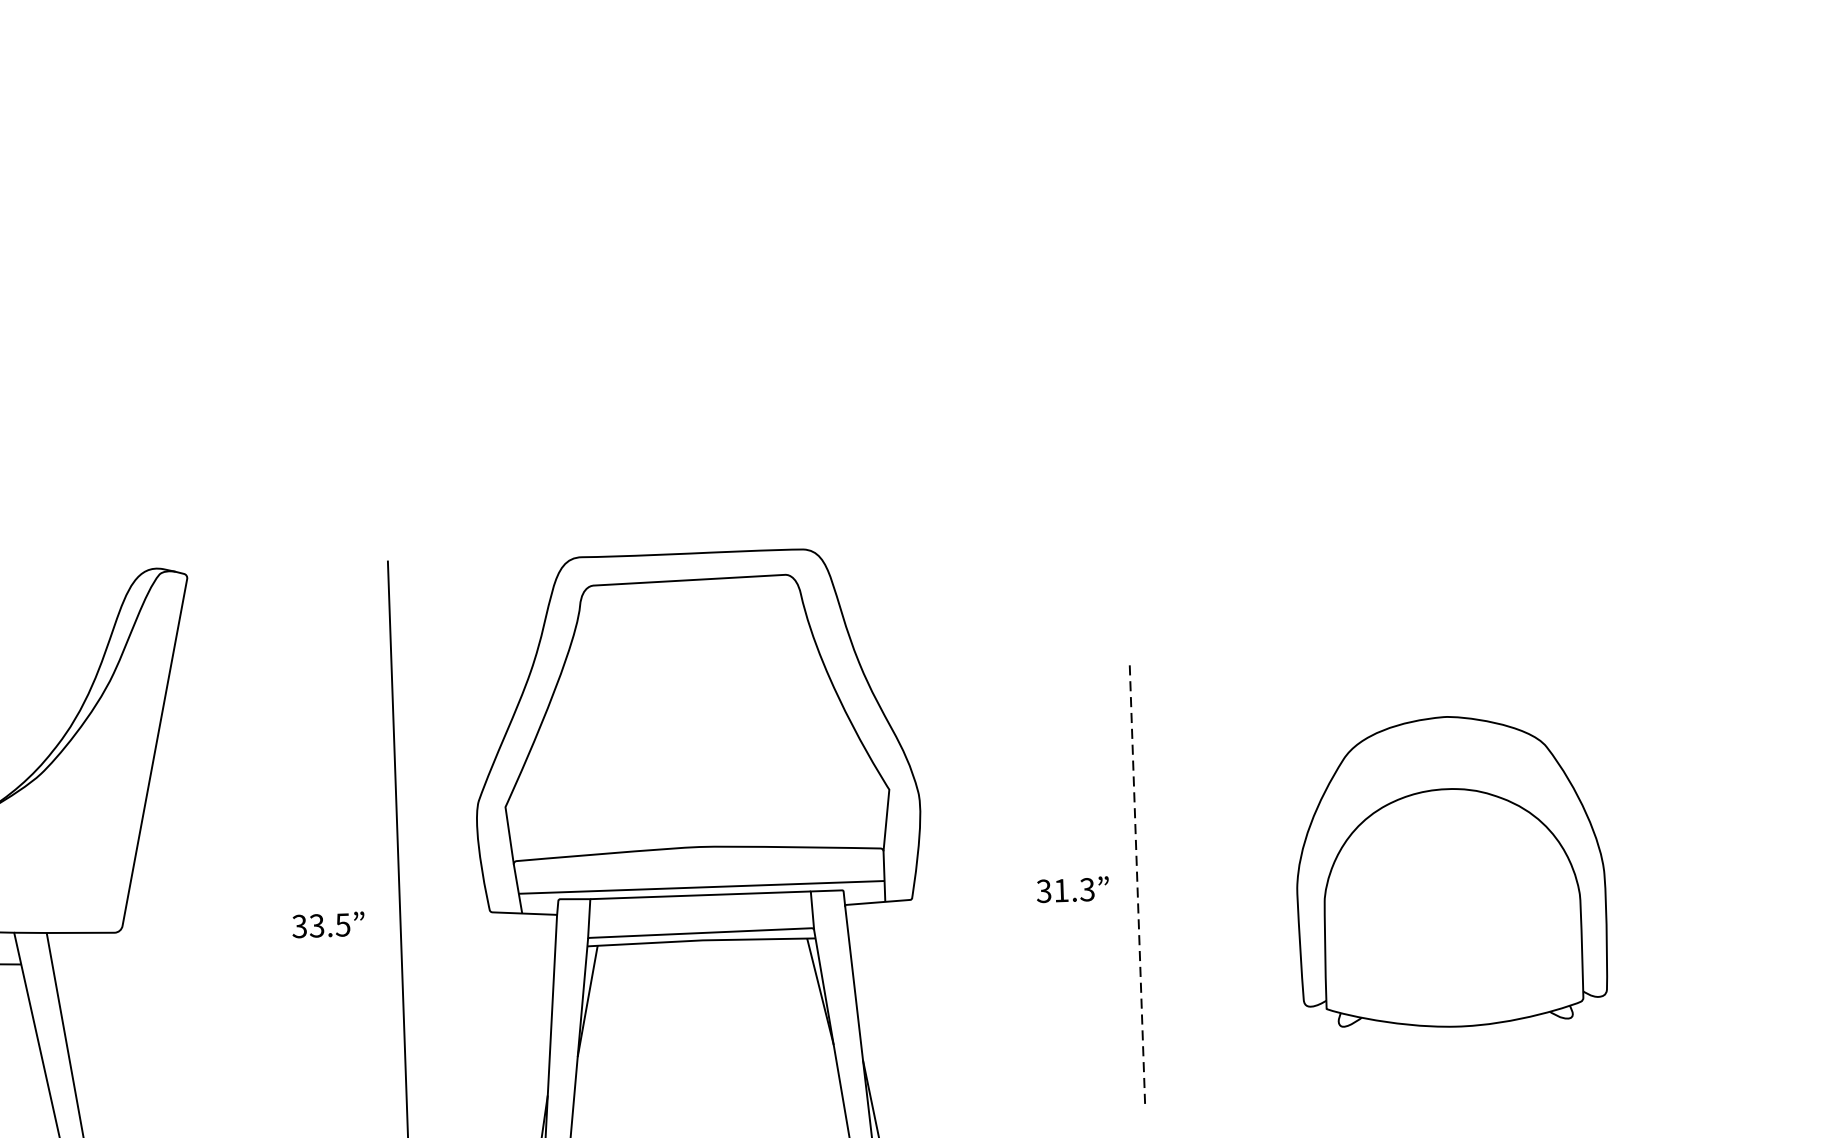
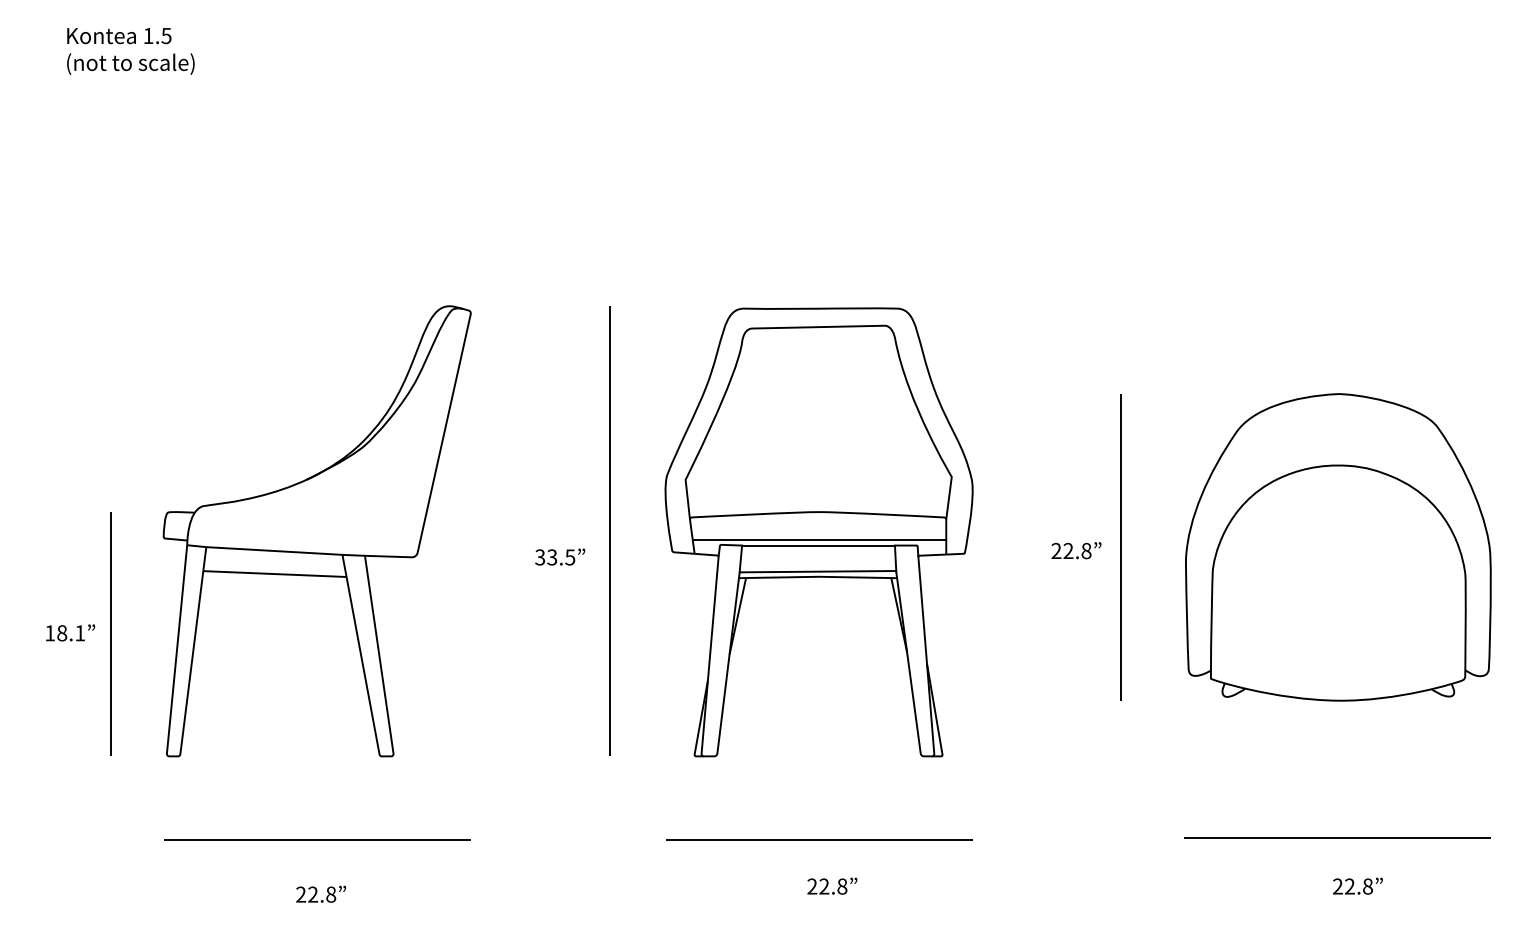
part: (1450, 871) -> (1338, 547), size x1.43
line: (1137, 882) -> (1121, 547), dashed -> solid
text: (1065, 889) -> (1071, 550), 31.3 -> 22.8

